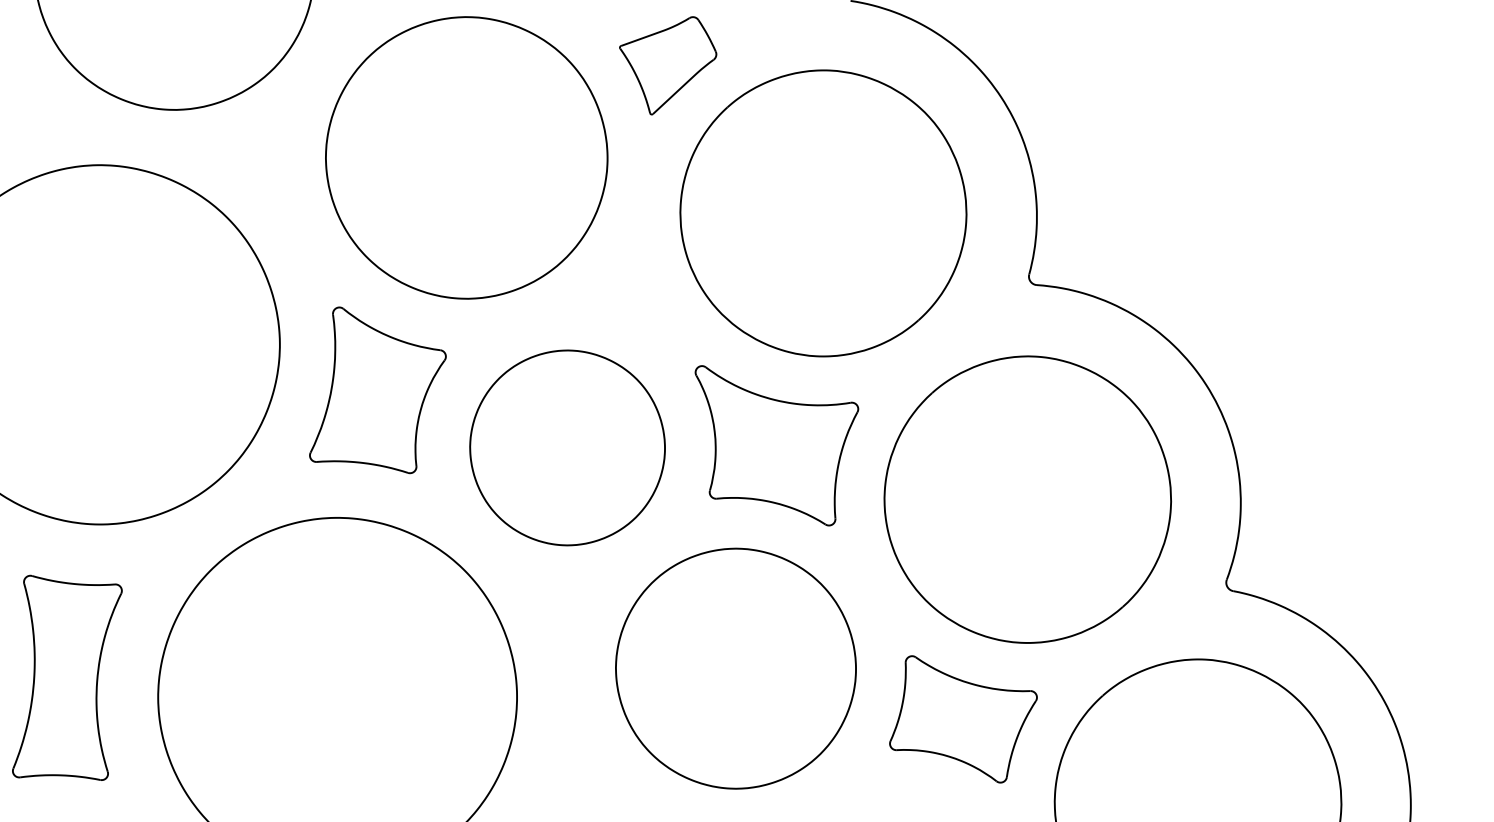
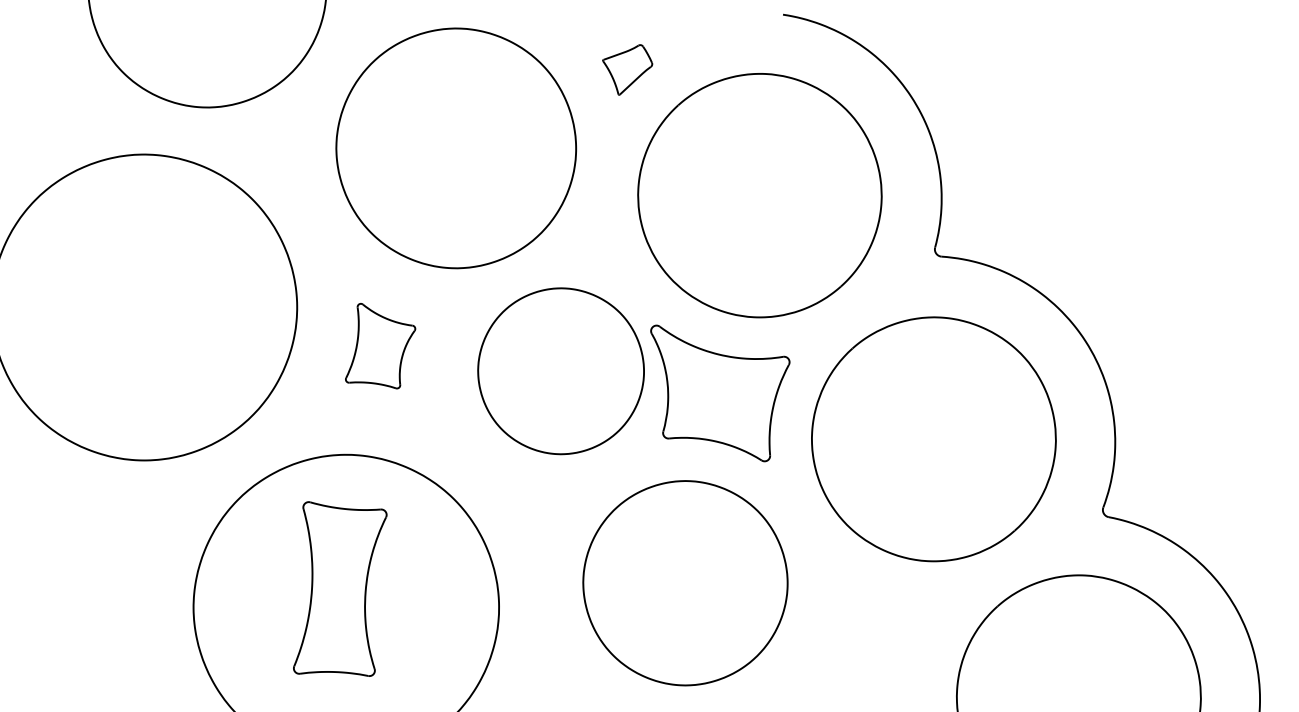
part: (667, 65) -> (627, 69), size x0.6
part: (377, 389) -> (380, 345), size x0.6
part: (566, 448) -> (560, 371), moved
part: (67, 677) -> (340, 588), moved
part: (962, 719) -> (878, 626), removed

